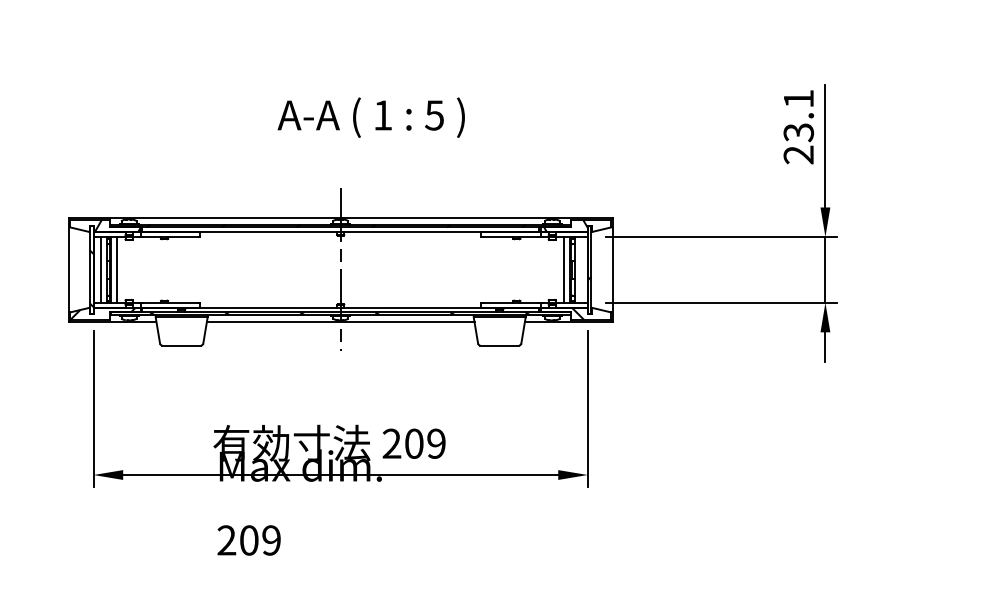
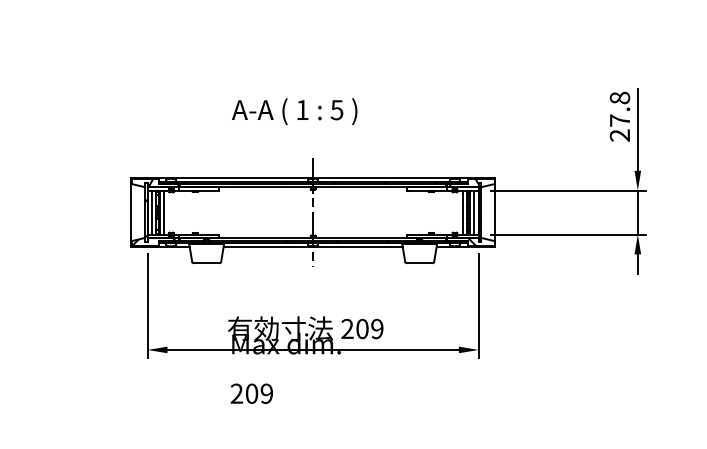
text: (798, 114) -> (619, 108), 23.1 -> 27.8
text: (371, 117) -> (294, 111), moved
line: (580, 269) -> (473, 212), added

